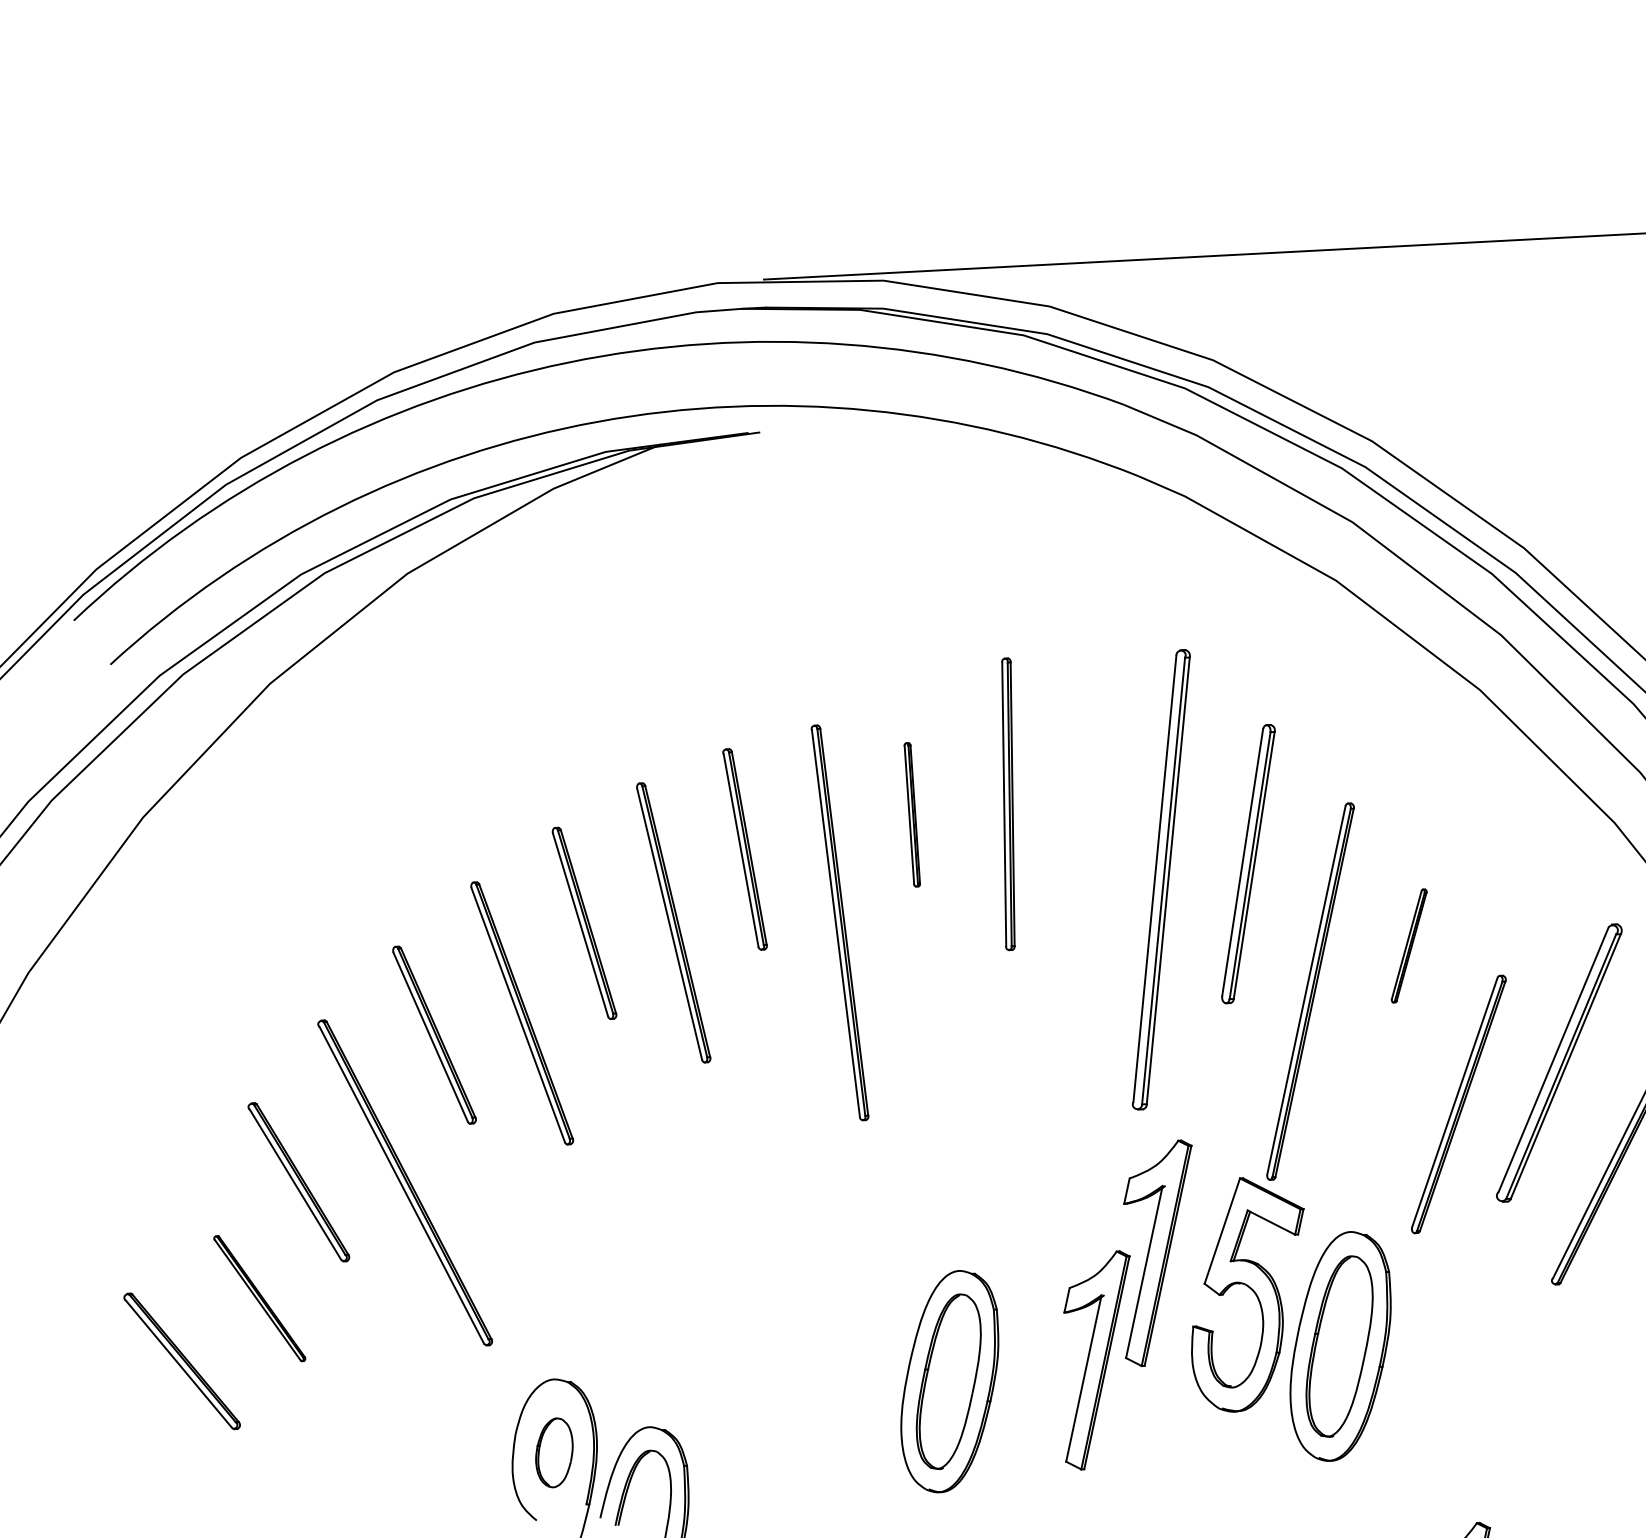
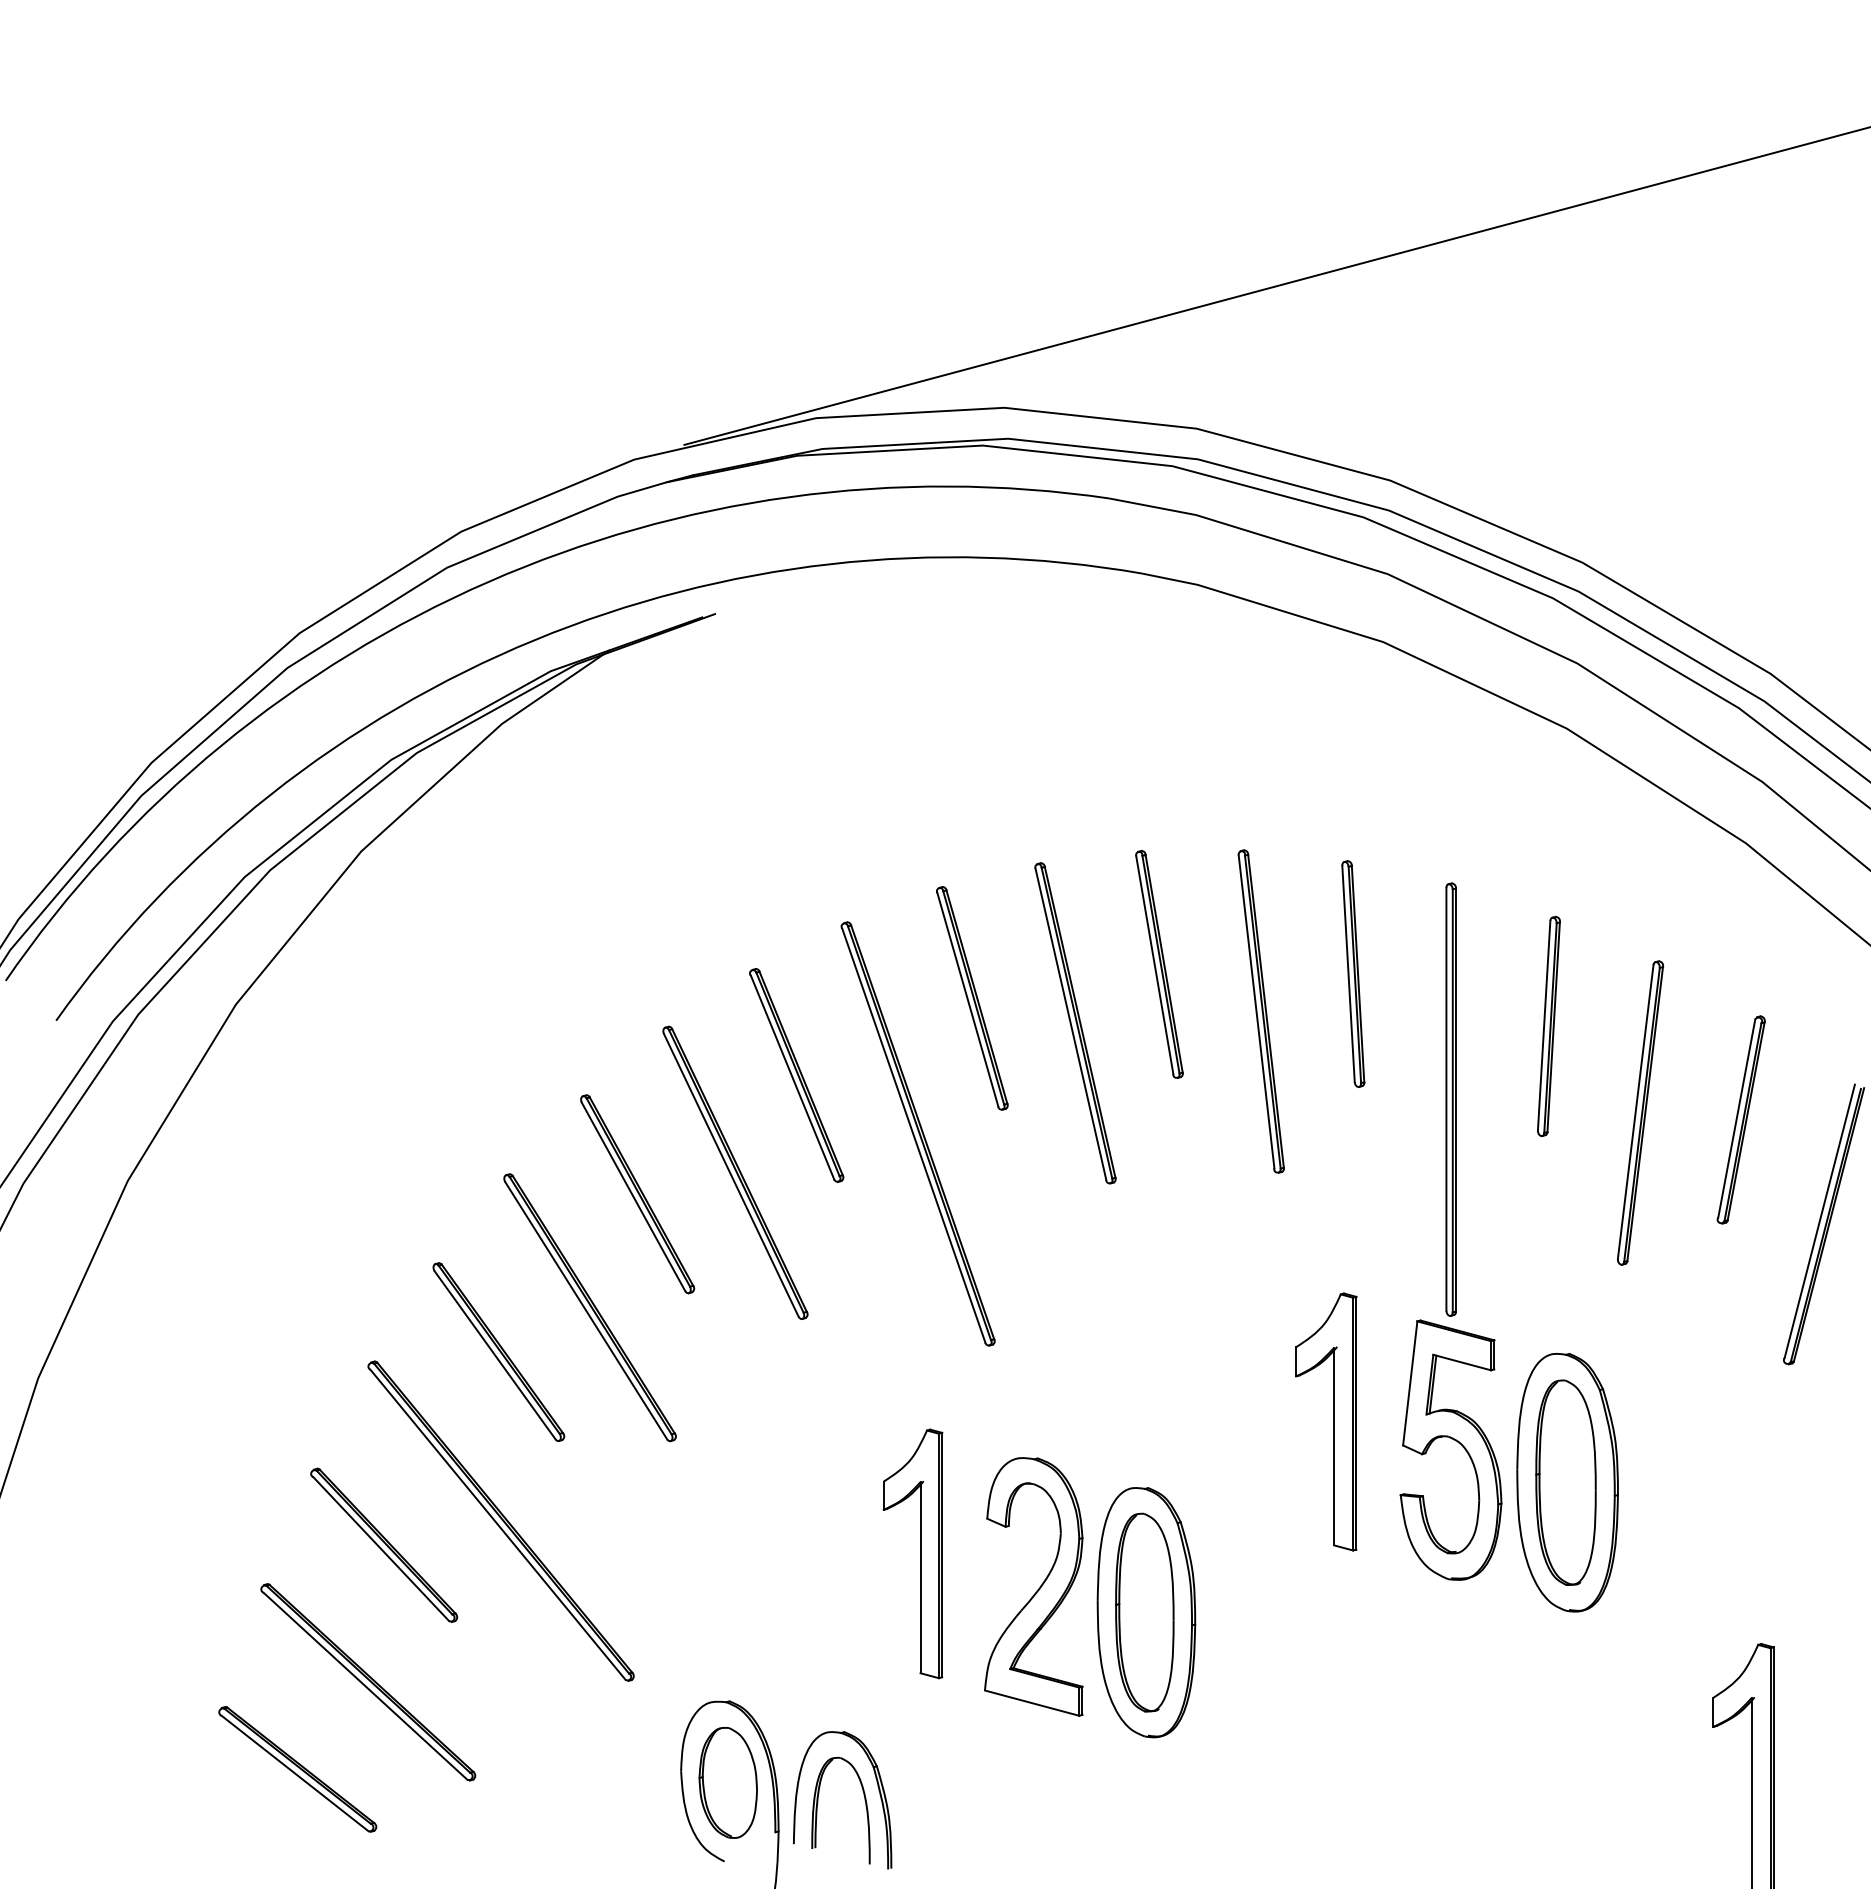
part: (1008, 804) -> (1075, 1023), moved
part: (912, 814) -> (972, 998), size x1.43
part: (1081, 819) -> (1159, 964), added
part: (1248, 863) -> (1353, 973), size x0.71
part: (1160, 879) -> (1260, 1011), size x0.62
part: (1408, 945) -> (1548, 1026), size x1.67
part: (1558, 1062) -> (1740, 1119), size x0.62
part: (1458, 1104) -> (1640, 1112), moved
part: (259, 1298) -> (368, 1682), size x1.67
part: (856, 1338) -> (1033, 1586), added
part: (1088, 1357) -> (920, 1553), moved
part: (553, 1452) -> (727, 1782), size x1.43

